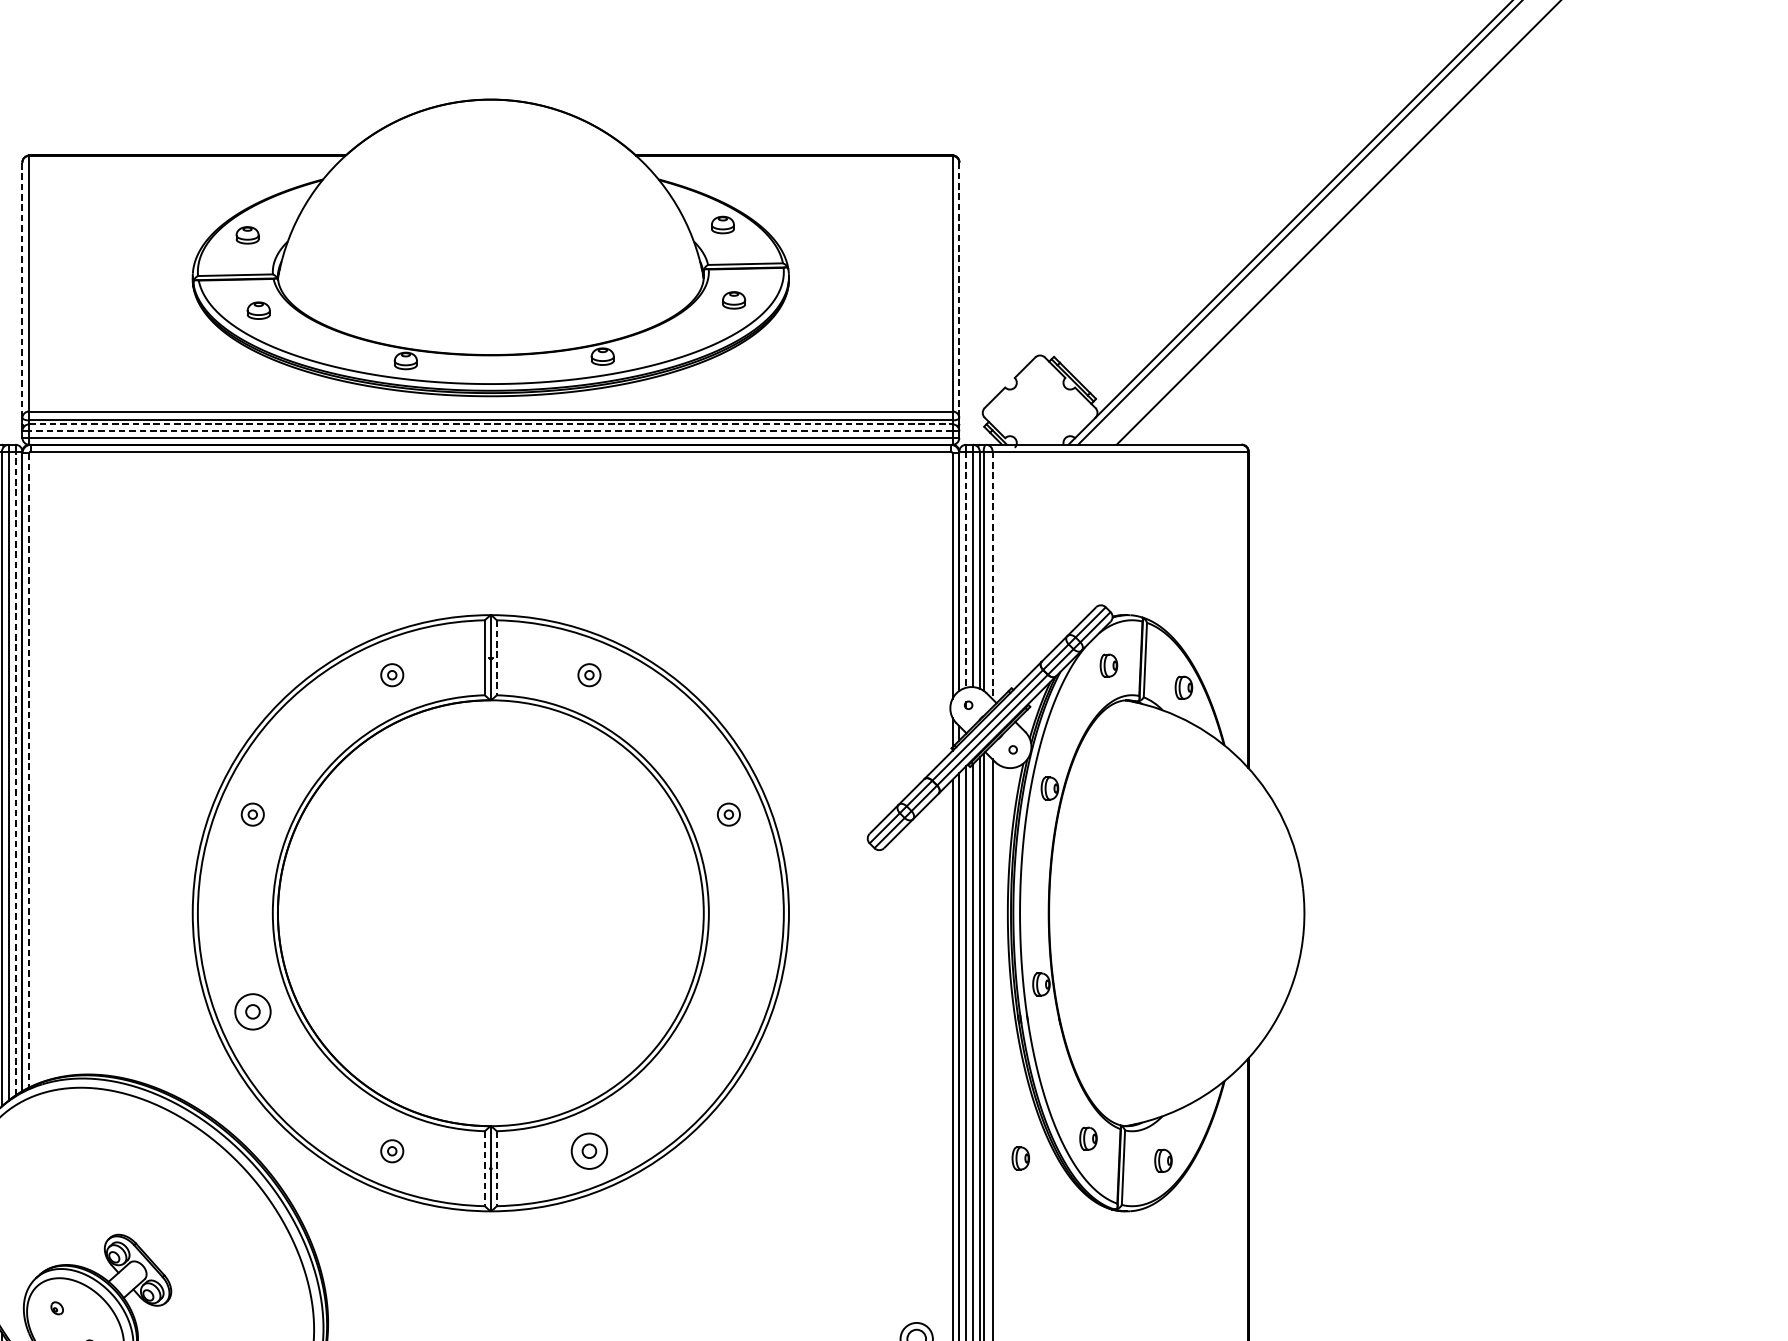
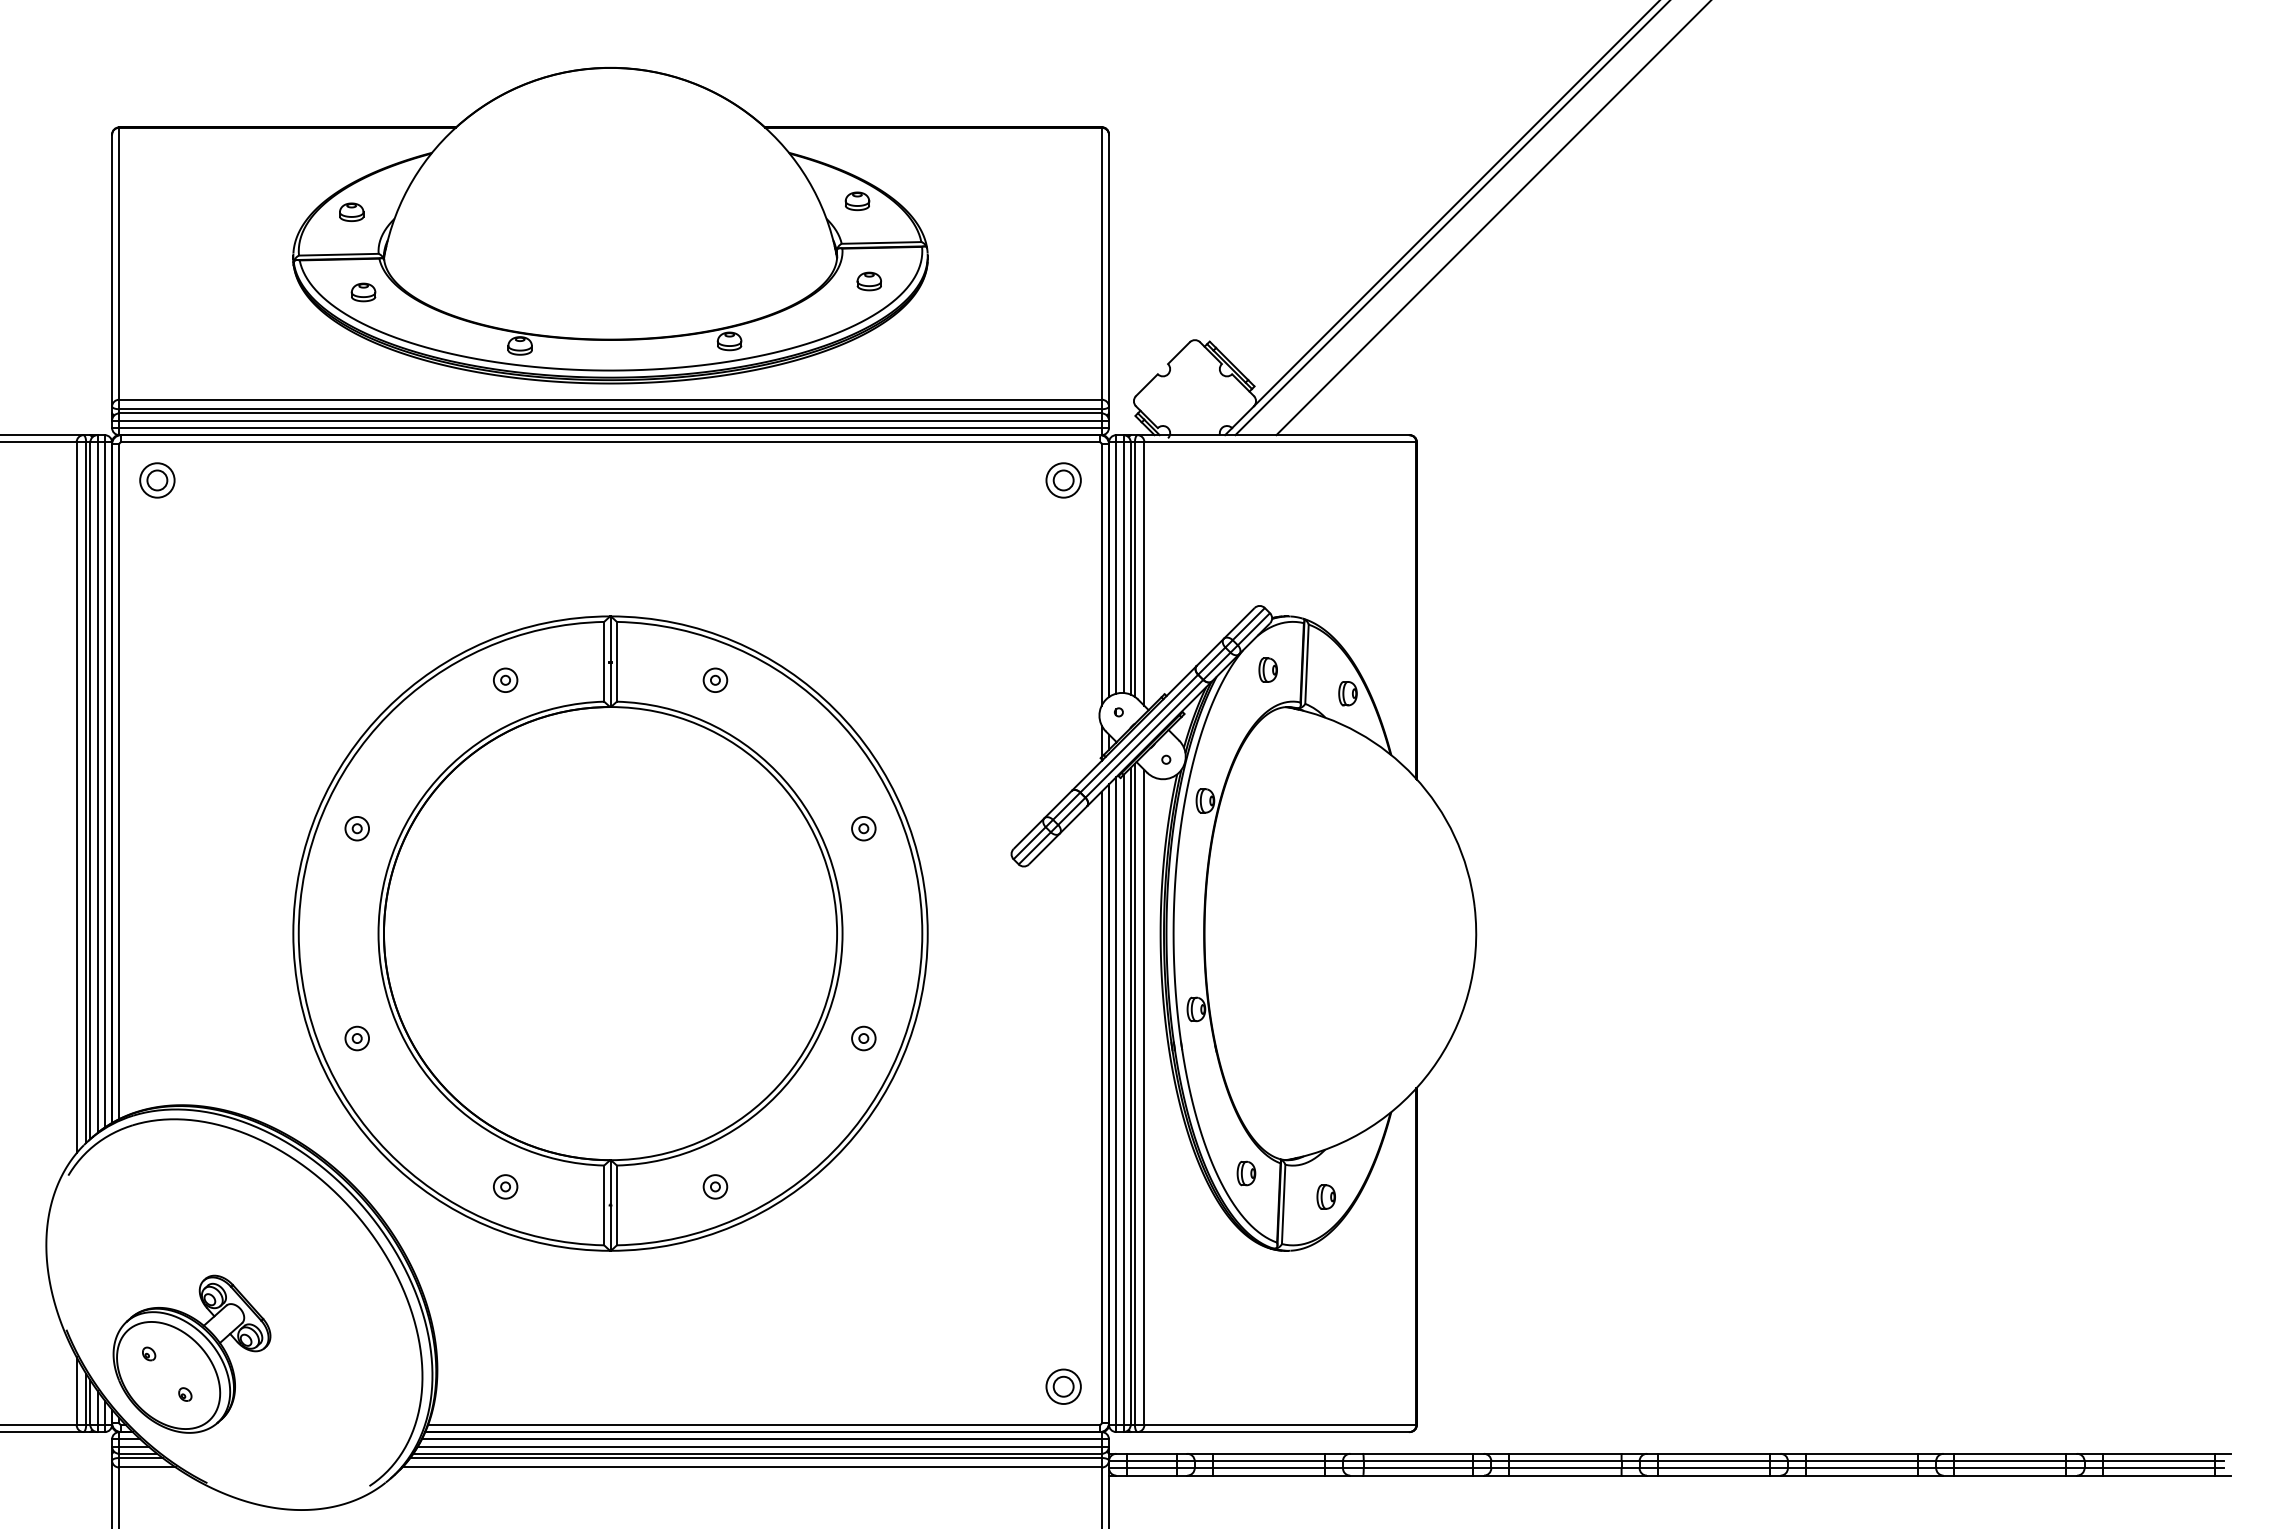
line: (22, 290) -> (112, 270), dashed -> solid
line: (959, 290) -> (1109, 270), dashed -> solid
line: (491, 424) -> (611, 413), dashed -> solid
line: (490, 431) -> (610, 420), dashed -> solid
part: (65, 487) -> (157, 480), added
part: (916, 487) -> (1063, 480), added
line: (966, 570) -> (1116, 568), dashed -> solid
line: (992, 575) -> (1144, 574), dashed -> solid
line: (496, 657) -> (616, 661), dashed -> solid
line: (29, 771) -> (119, 782), dashed -> solid
line: (15, 774) -> (104, 785), dashed -> solid
part: (252, 1011) -> (356, 1038), size x0.62
part: (728, 1011) -> (863, 1038), added
part: (589, 1150) -> (715, 1186), size x0.62
part: (1020, 1158) -> (1174, 1194), removed
line: (485, 1168) -> (604, 1205), dashed -> solid
line: (496, 1168) -> (616, 1205), dashed -> solid

